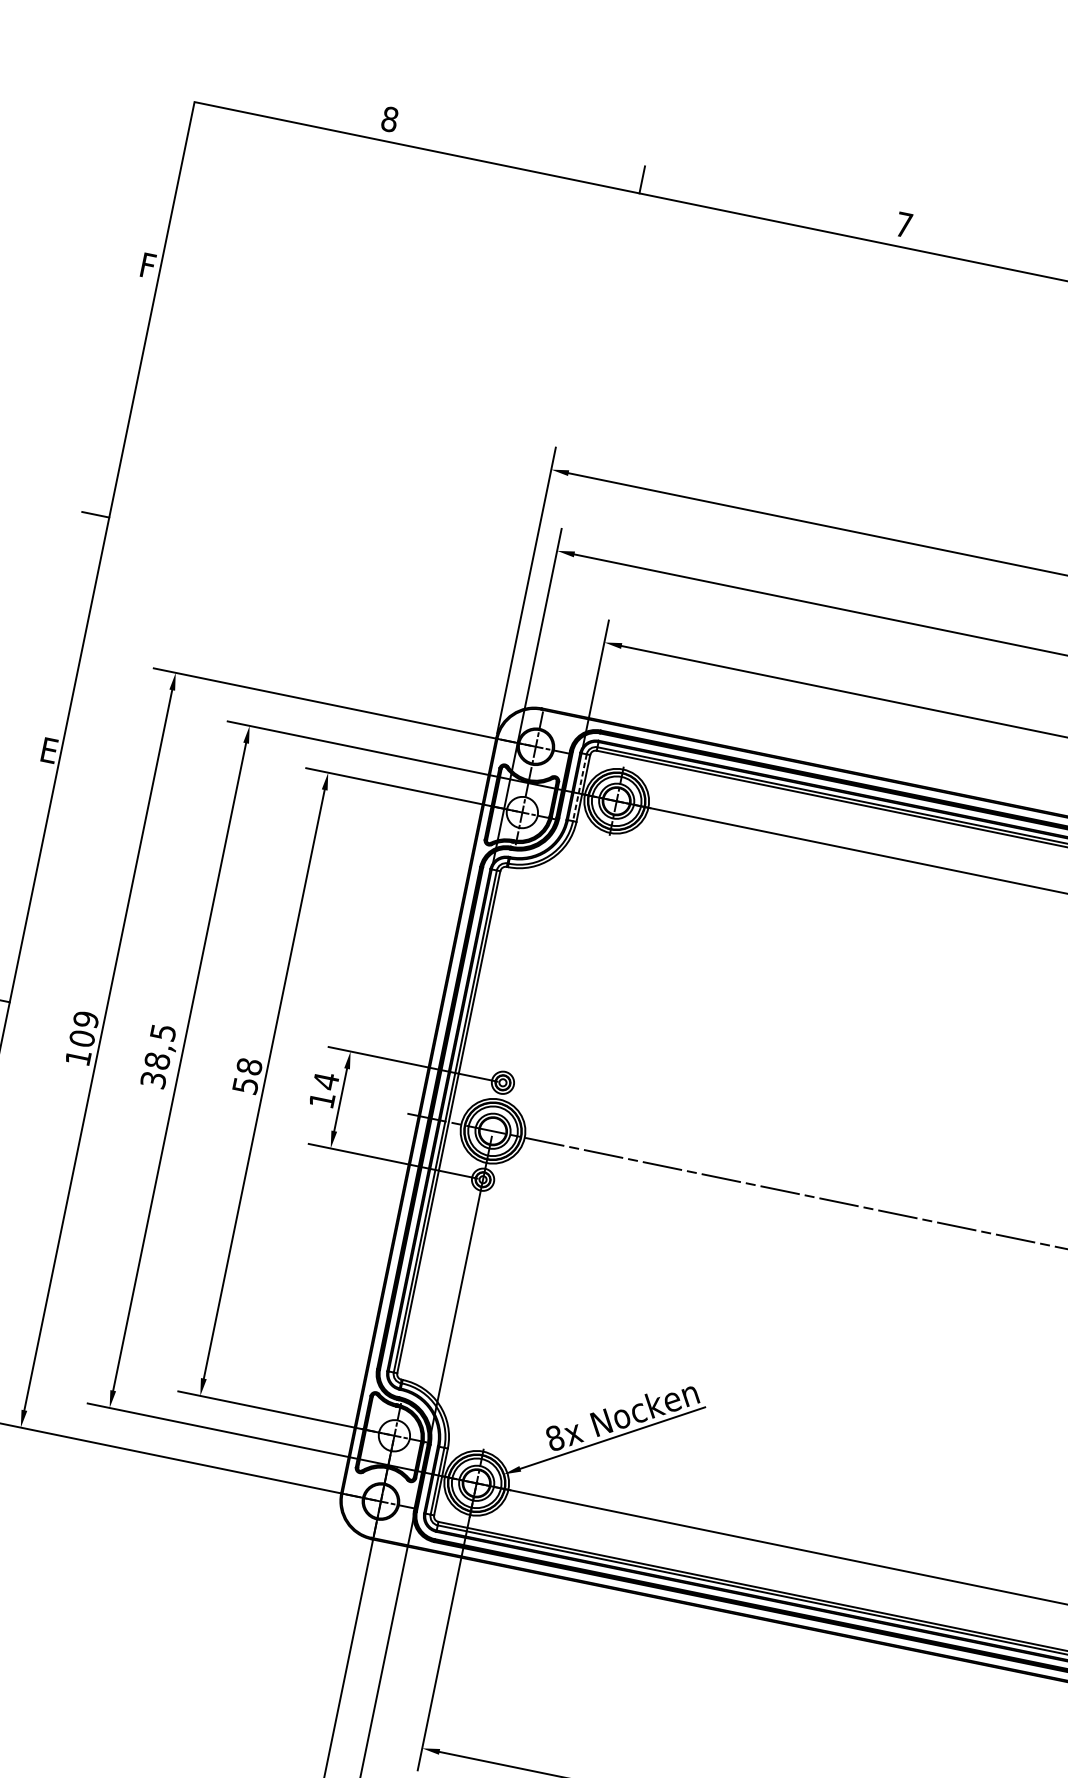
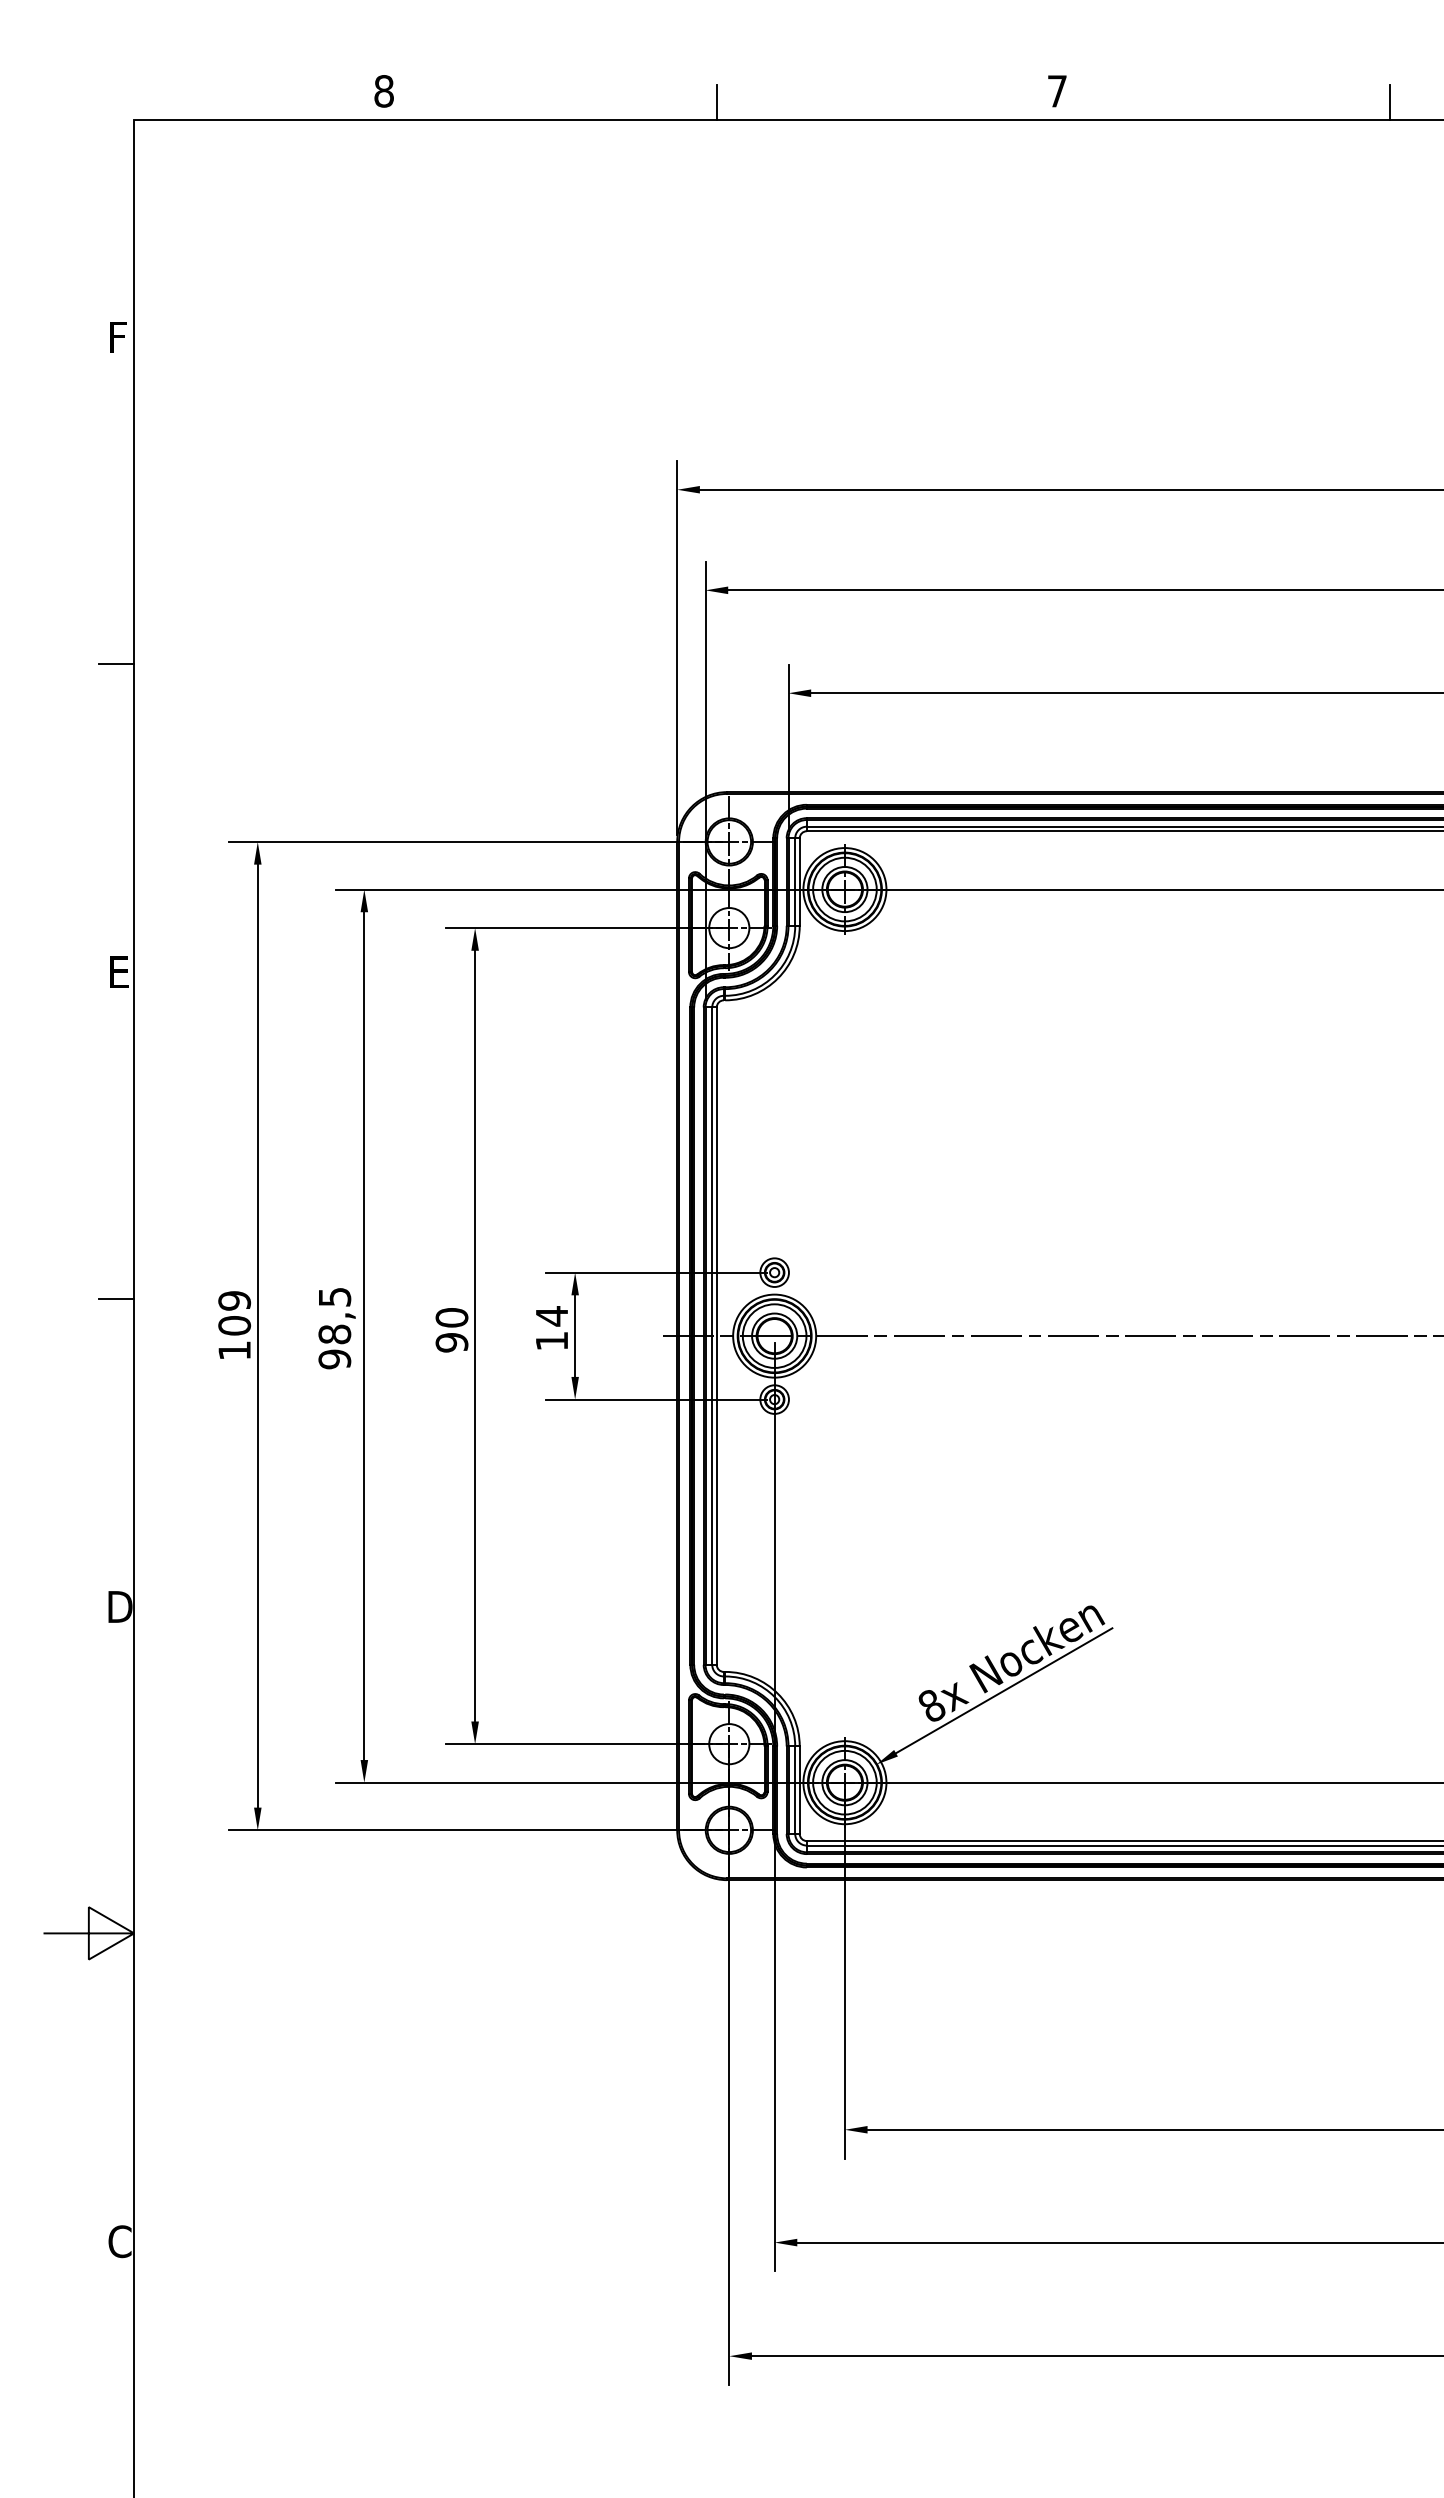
line: (580, 788) -> (795, 882), dashed -> solid
text: (247, 1076) -> (451, 1330), 58 -> 90
text: (153, 1080) -> (334, 1359), 38,5 -> 98,5

